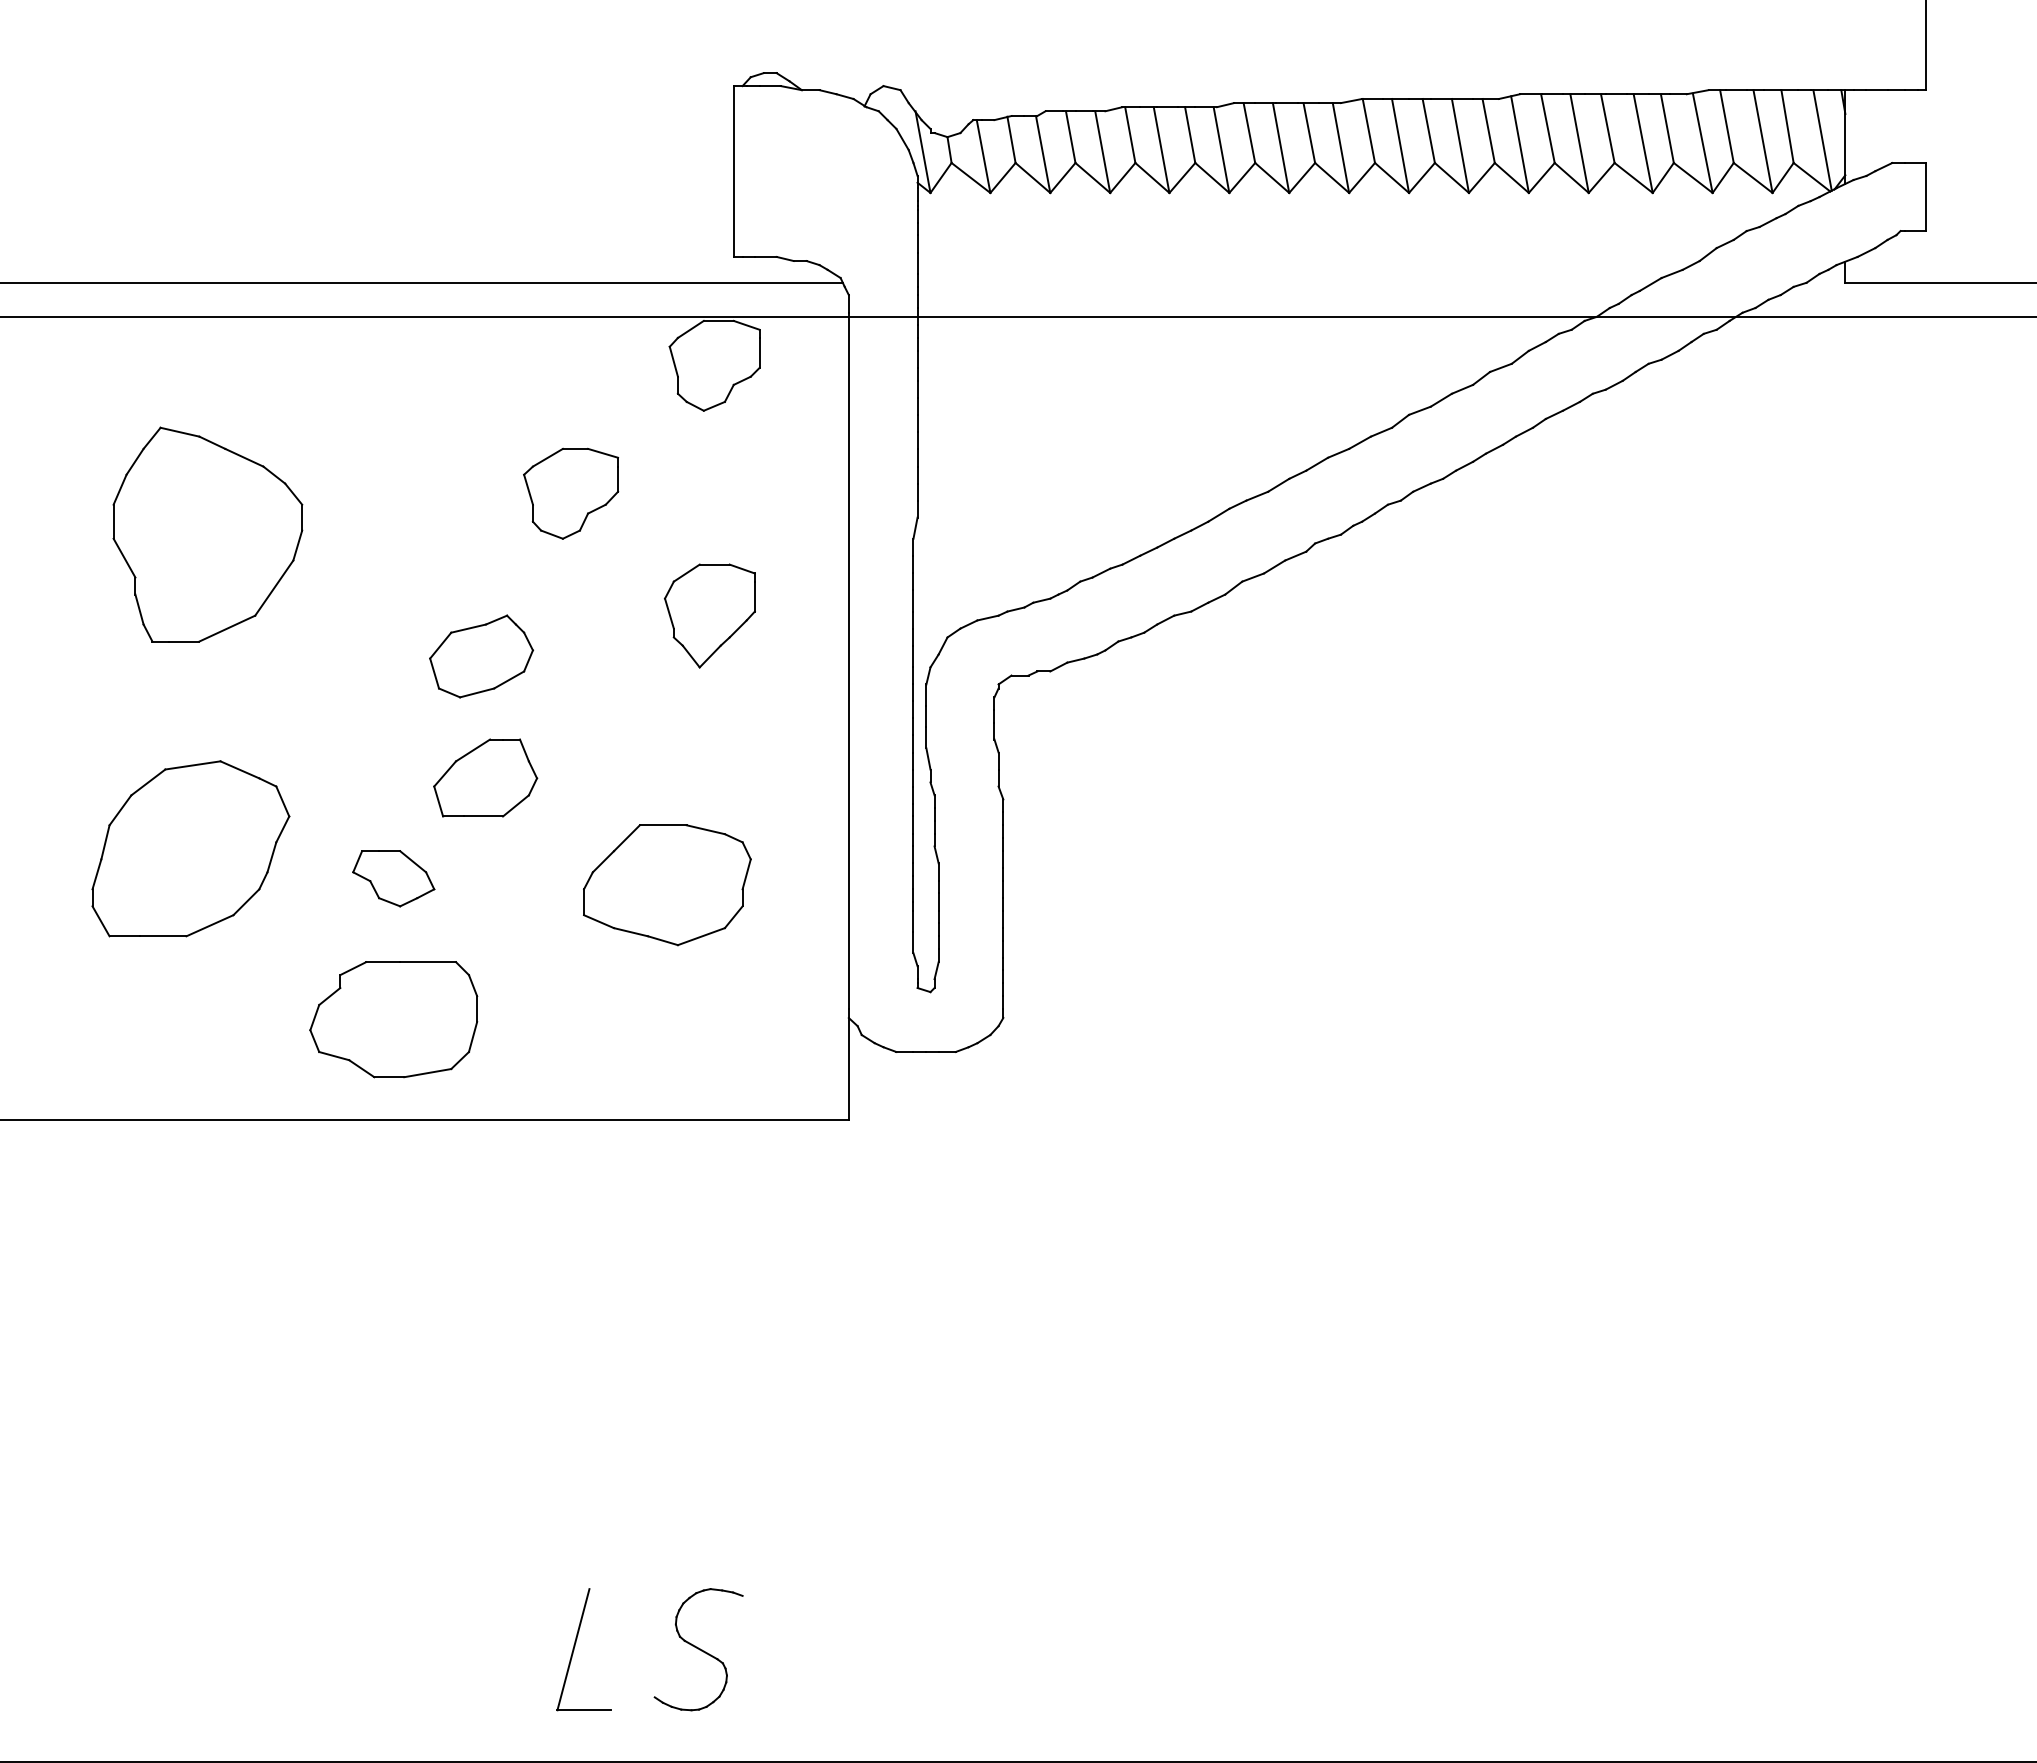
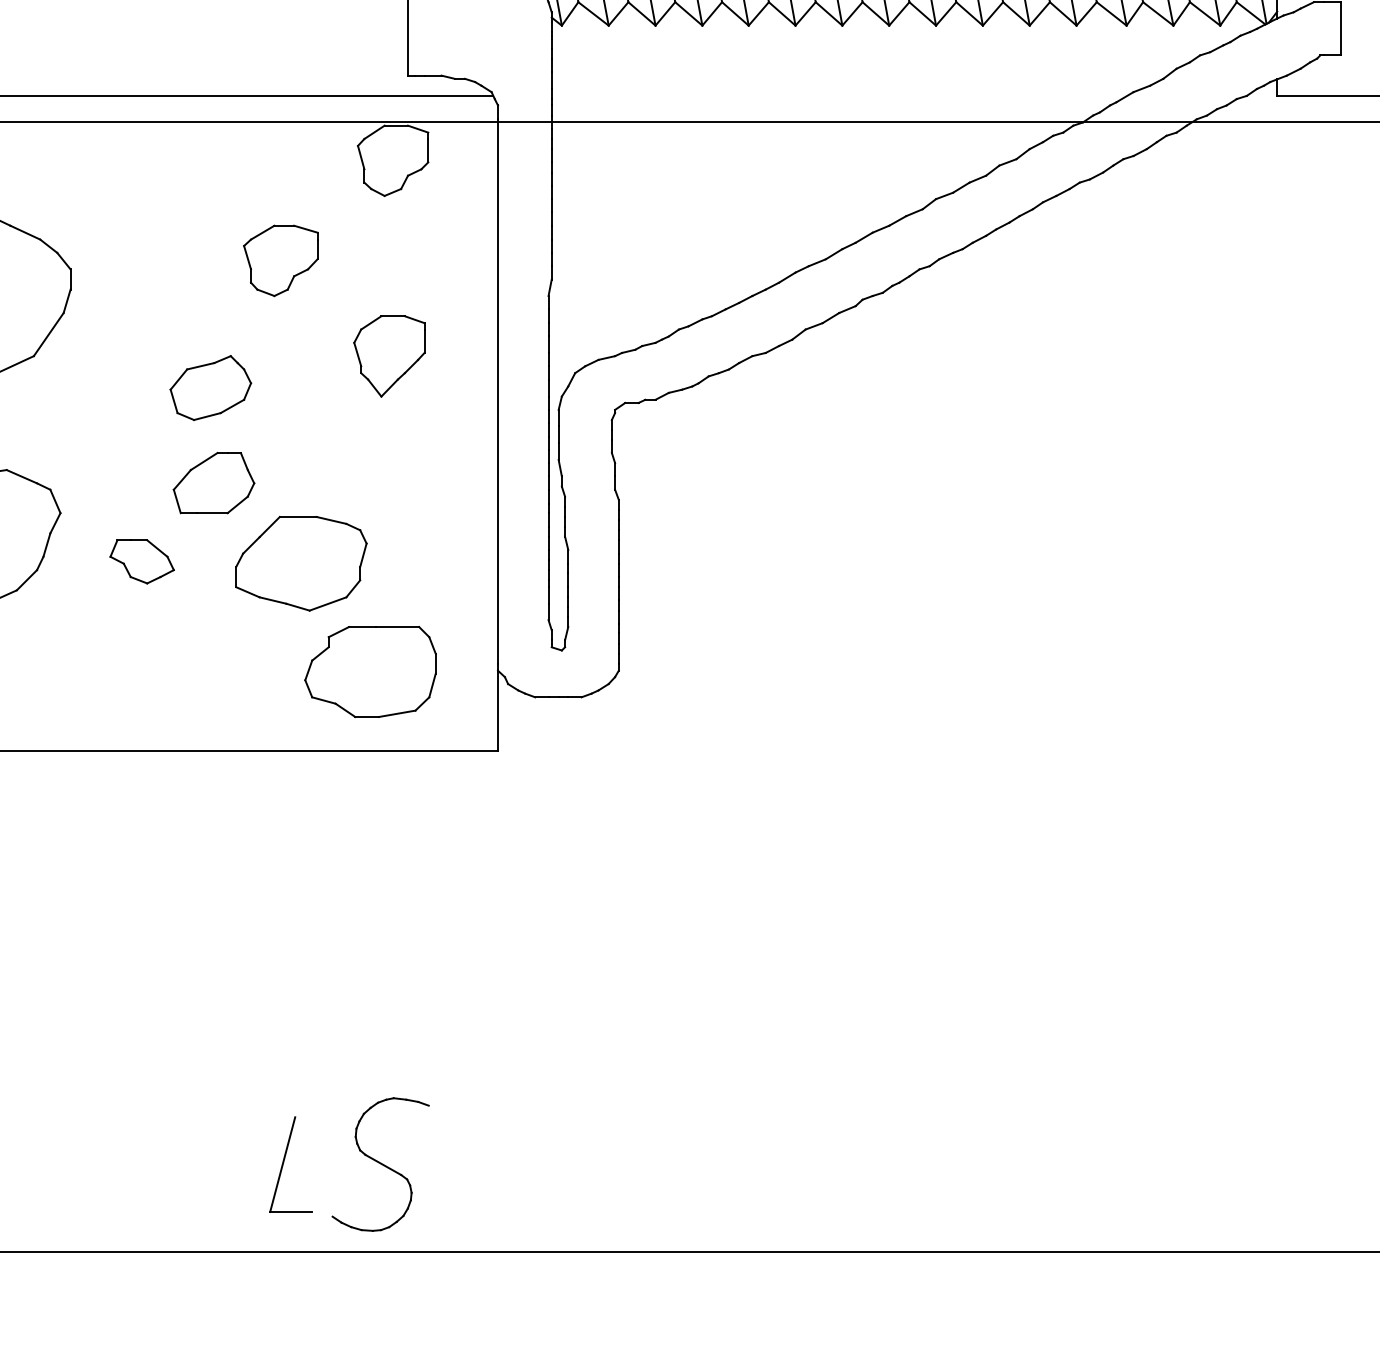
part: (667, 885) -> (301, 564), moved
part: (393, 1019) -> (370, 671), moved
part: (698, 1649) -> (380, 1164), size x1.4

